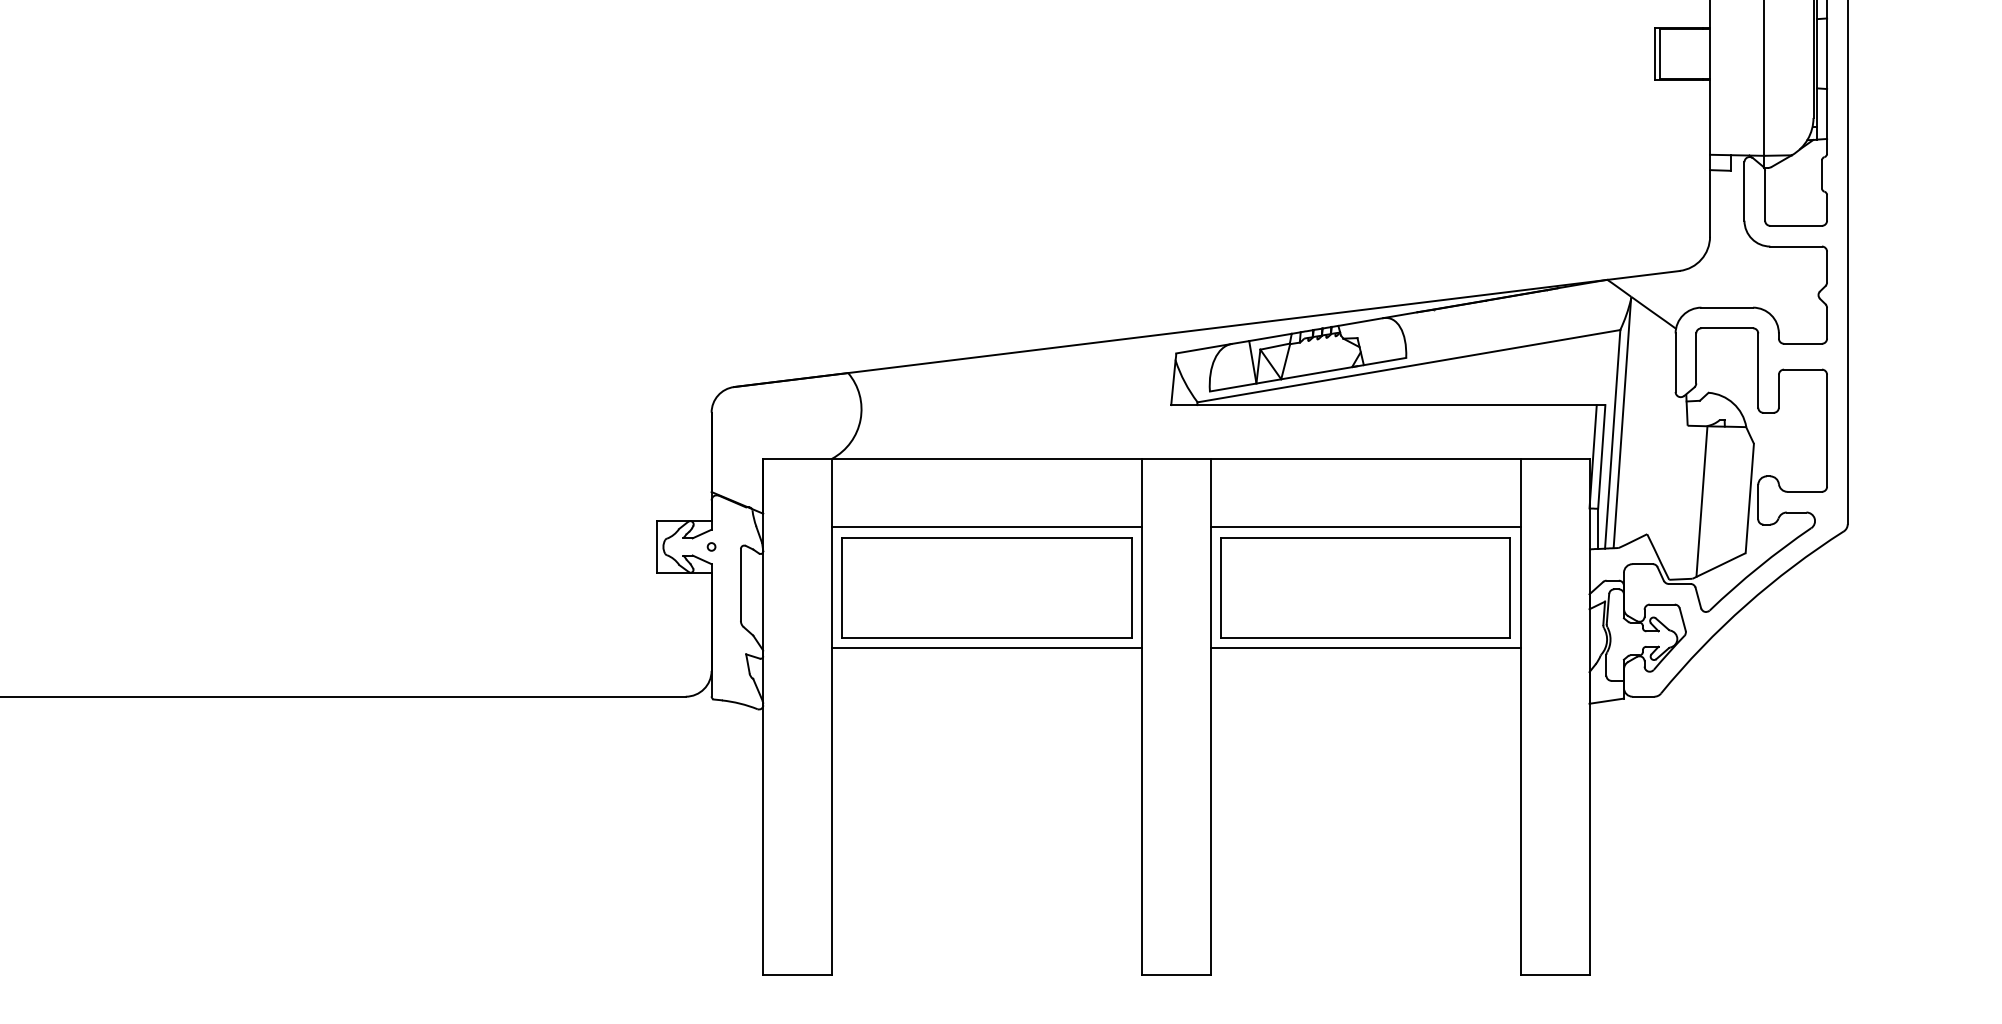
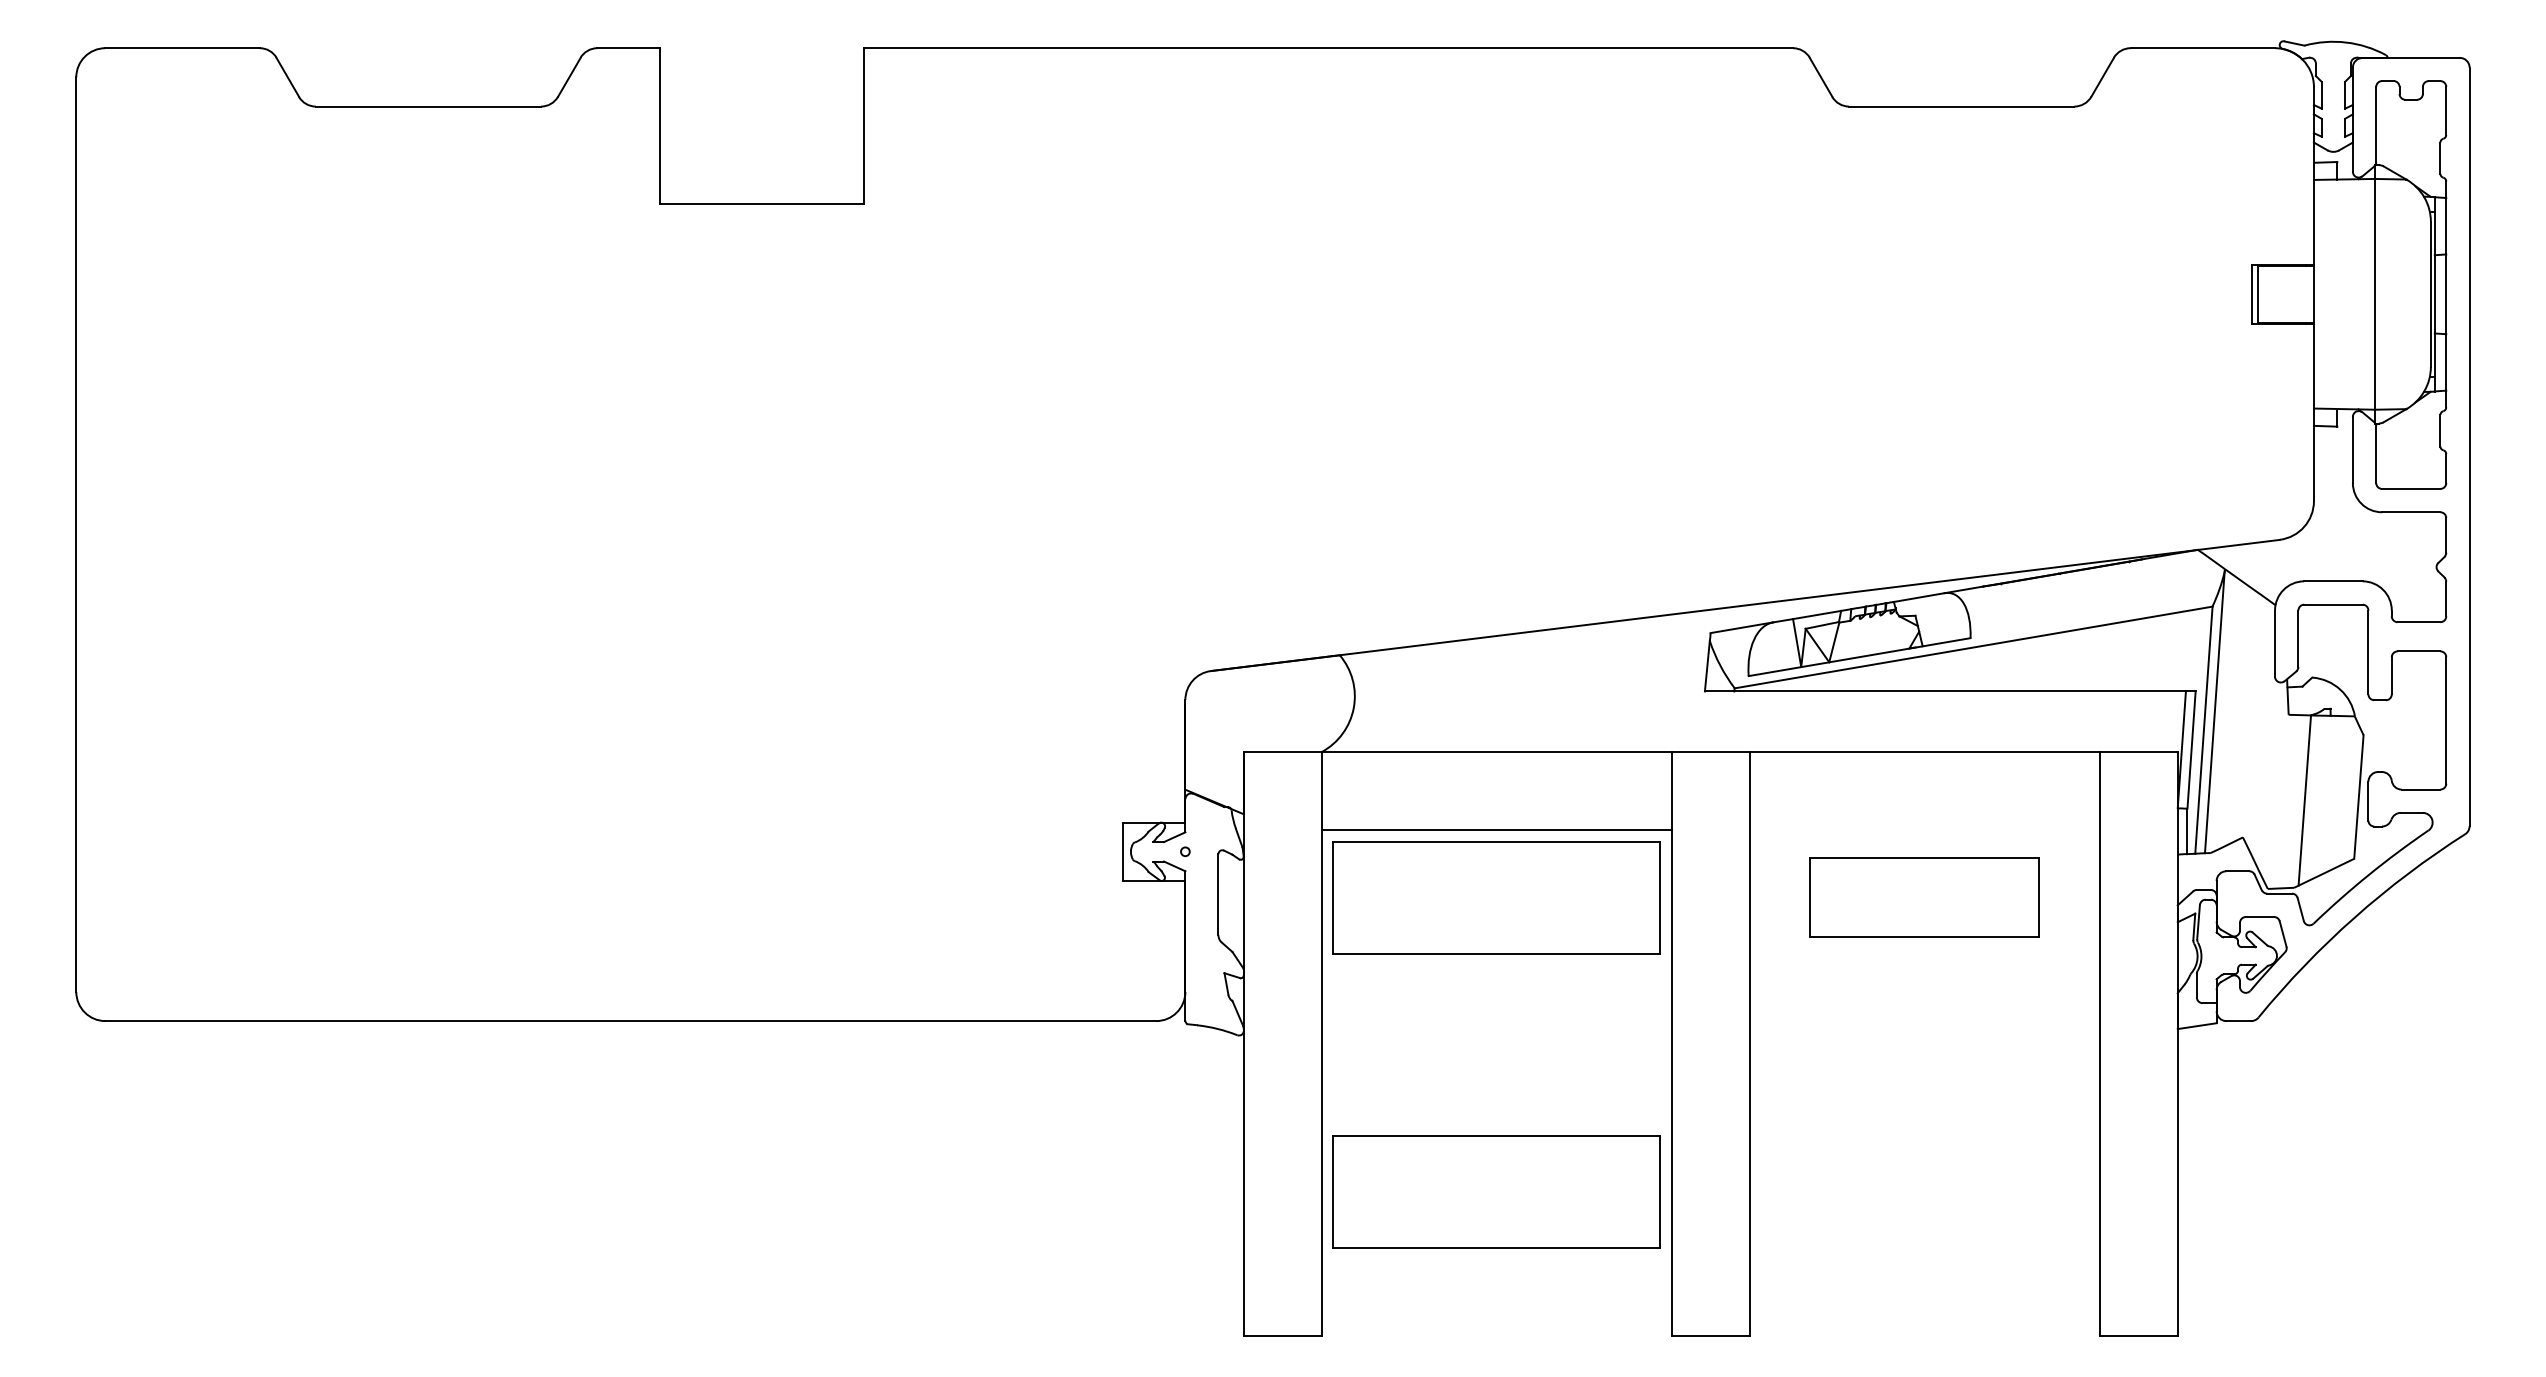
line: (1365, 527) -> (1924, 829), removed
part: (1365, 587) -> (1924, 897), size x0.7
line: (986, 648) -> (1496, 966), removed
line: (1365, 648) -> (1924, 966), removed
part: (986, 847) -> (1496, 1191), added

